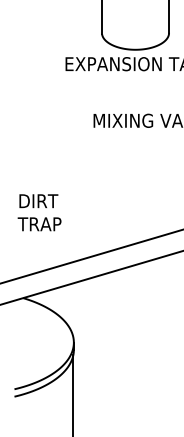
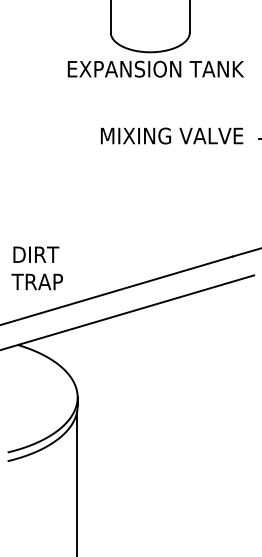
text: (38, 212) -> (36, 268), moved

